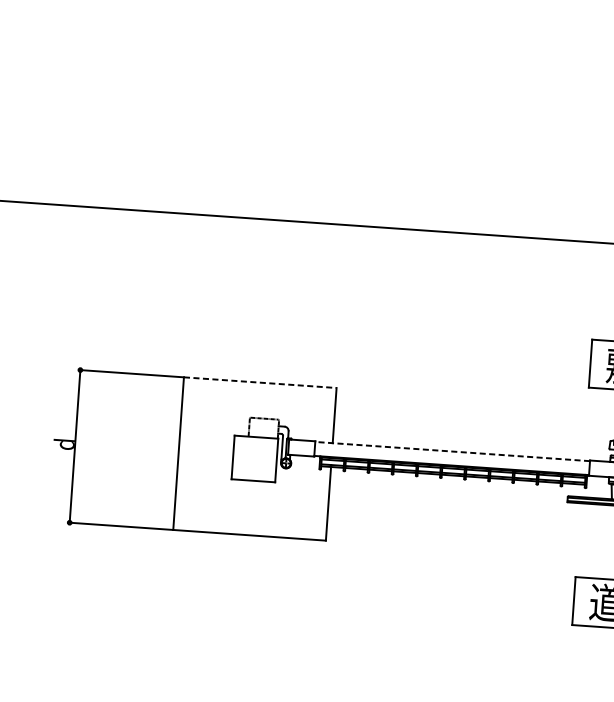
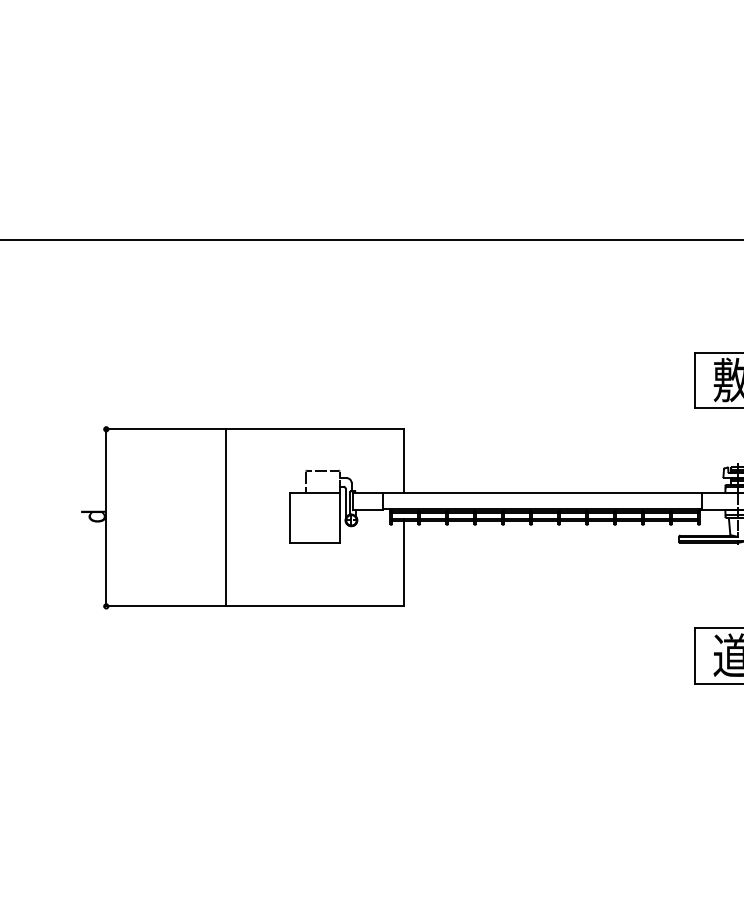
line: (260, 382) -> (315, 429), dashed -> solid
line: (452, 451) -> (542, 493), dashed -> solid

